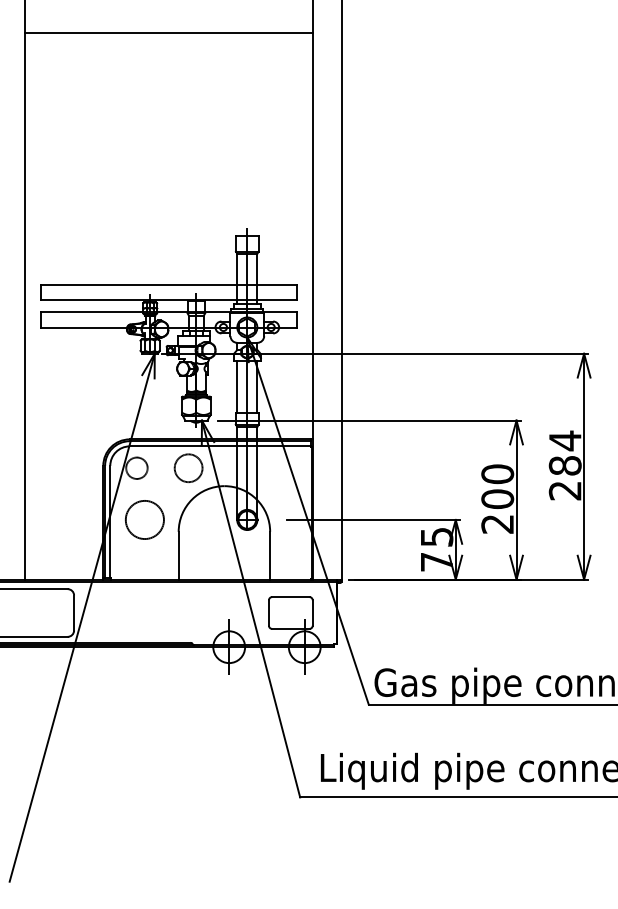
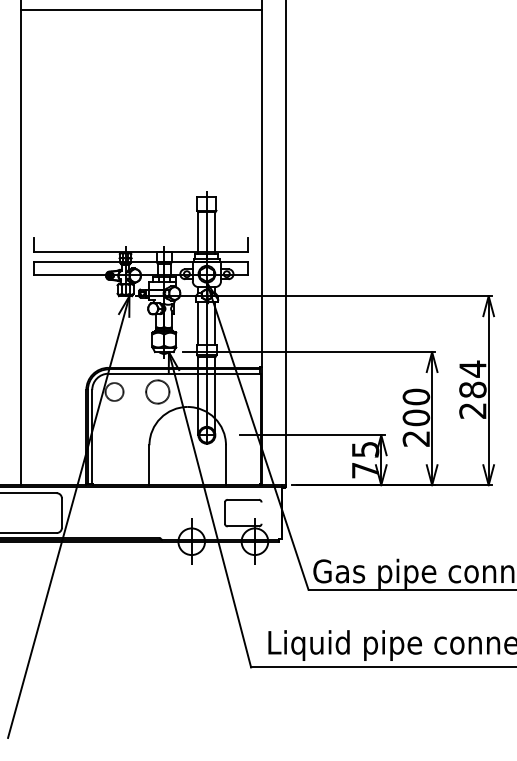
line: (168, 33) -> (140, 10), moved
line: (168, 284) -> (140, 238), removed
circle: (144, 519) -> (120, 434), removed
line: (312, 612) -> (261, 512), removed

